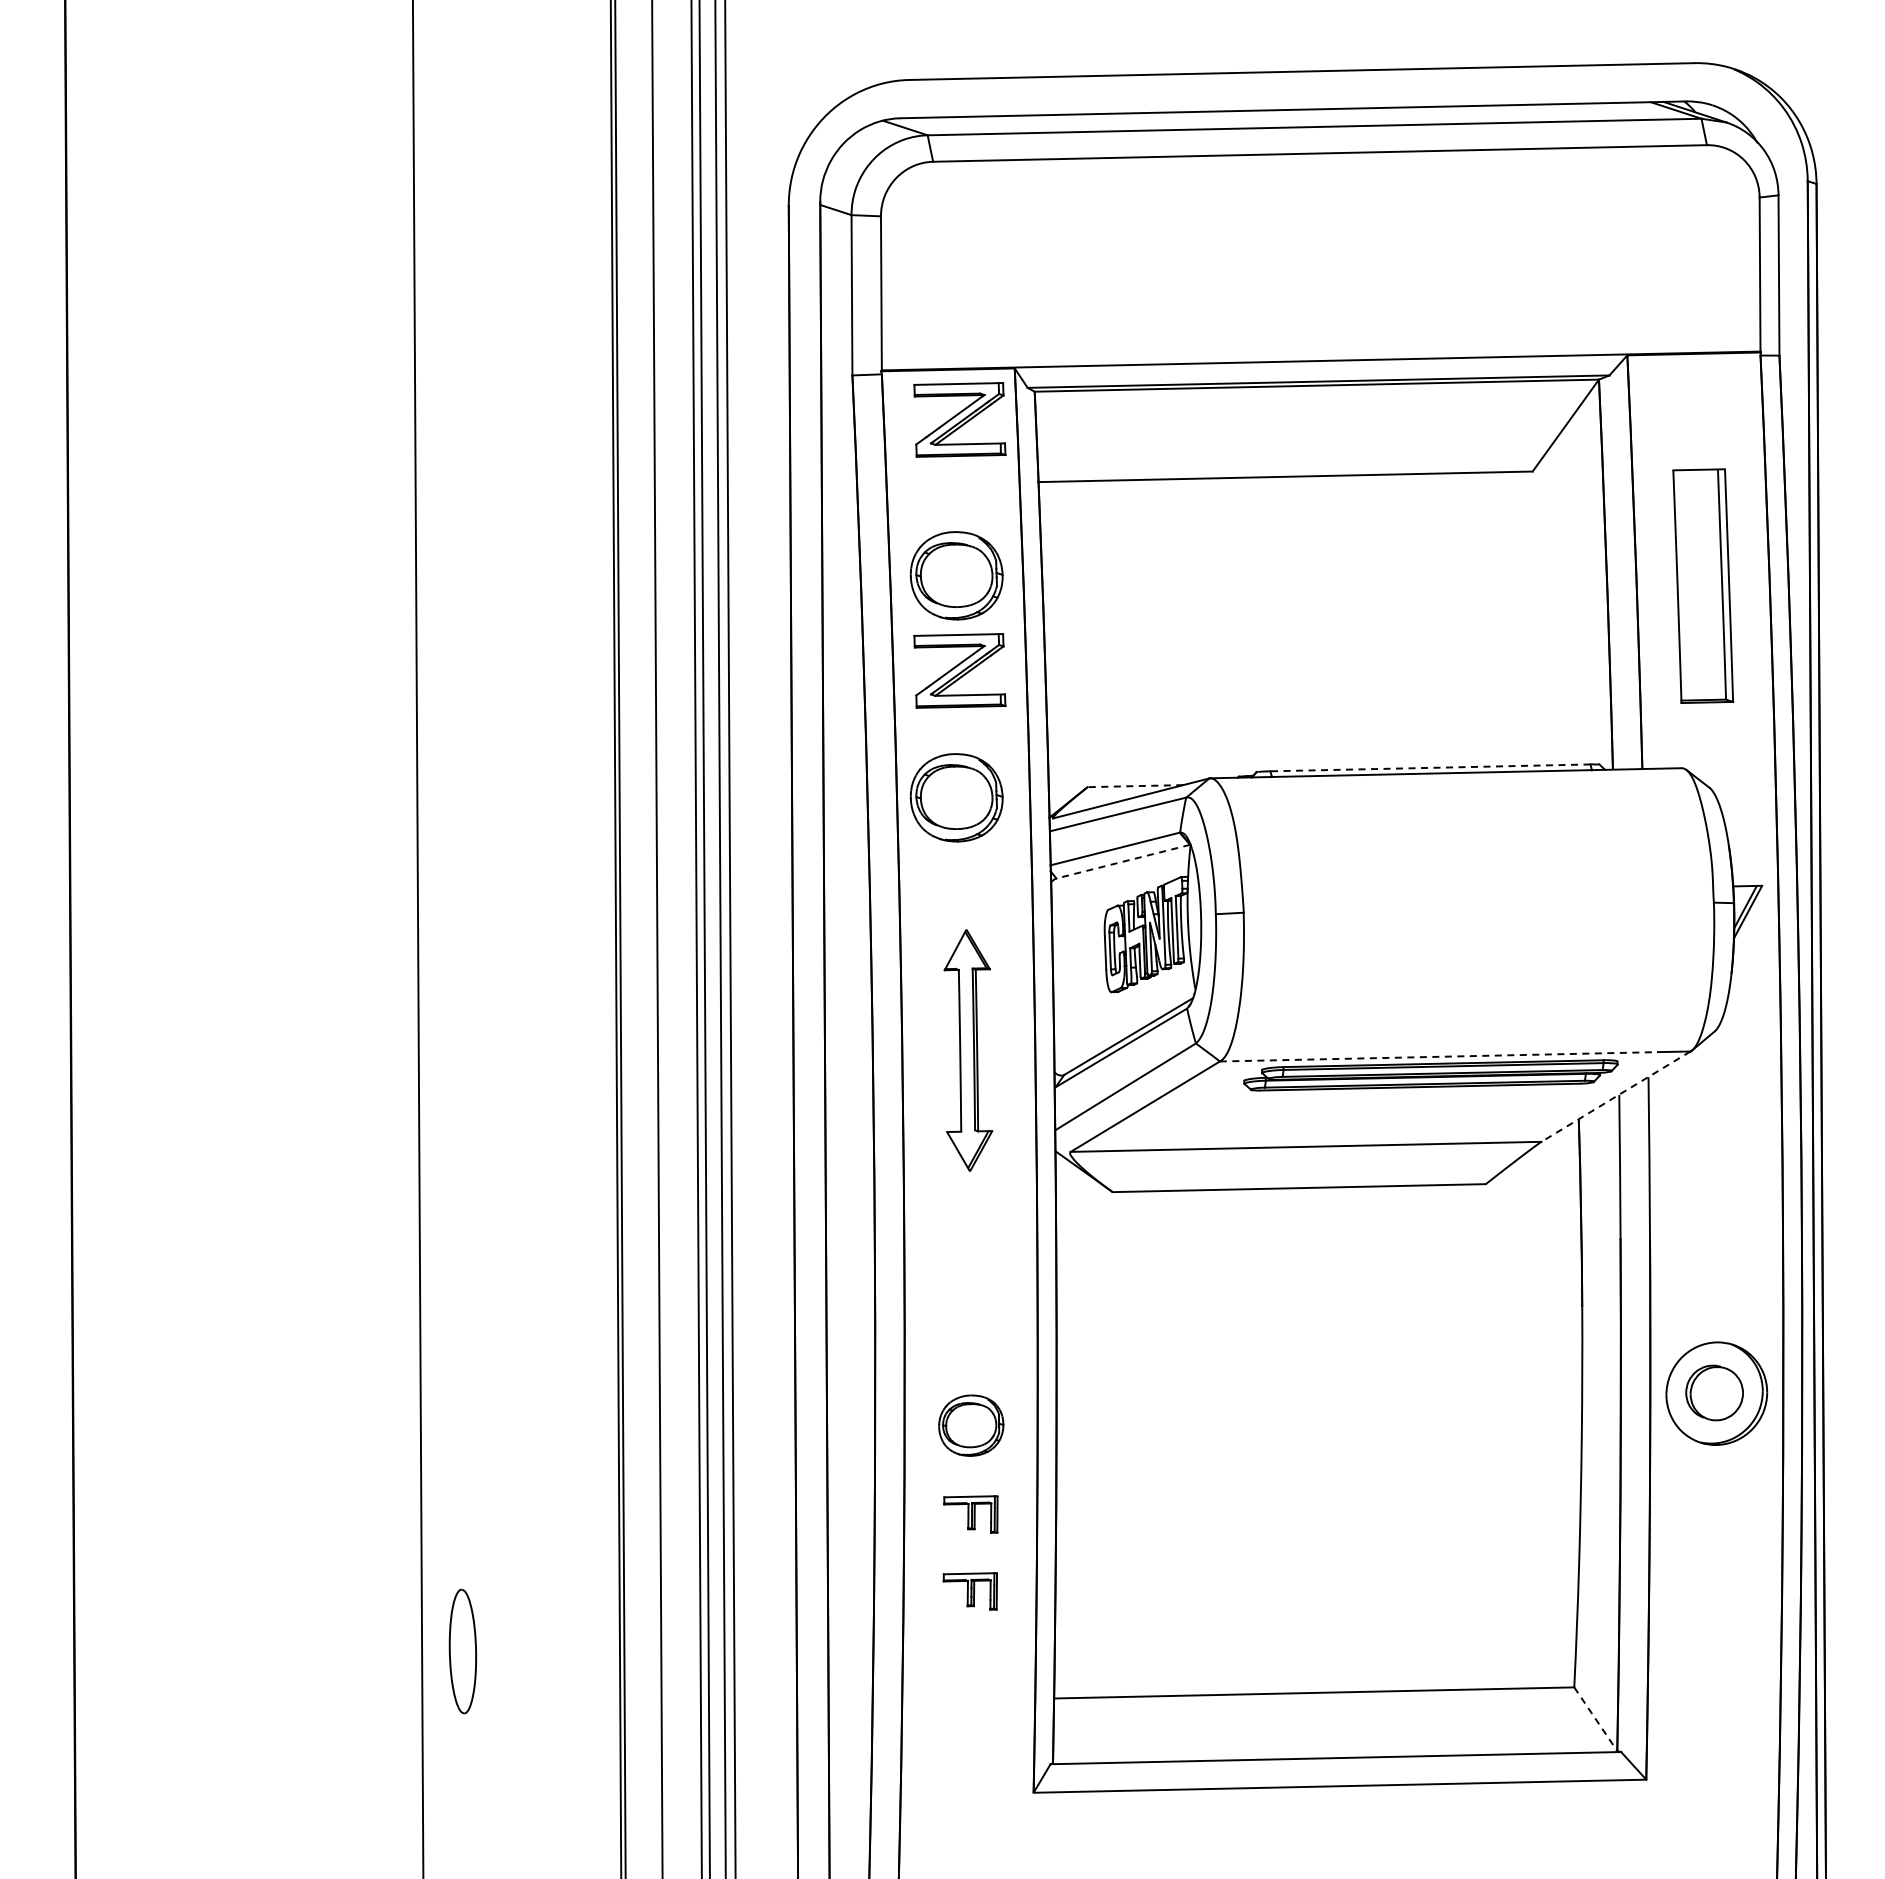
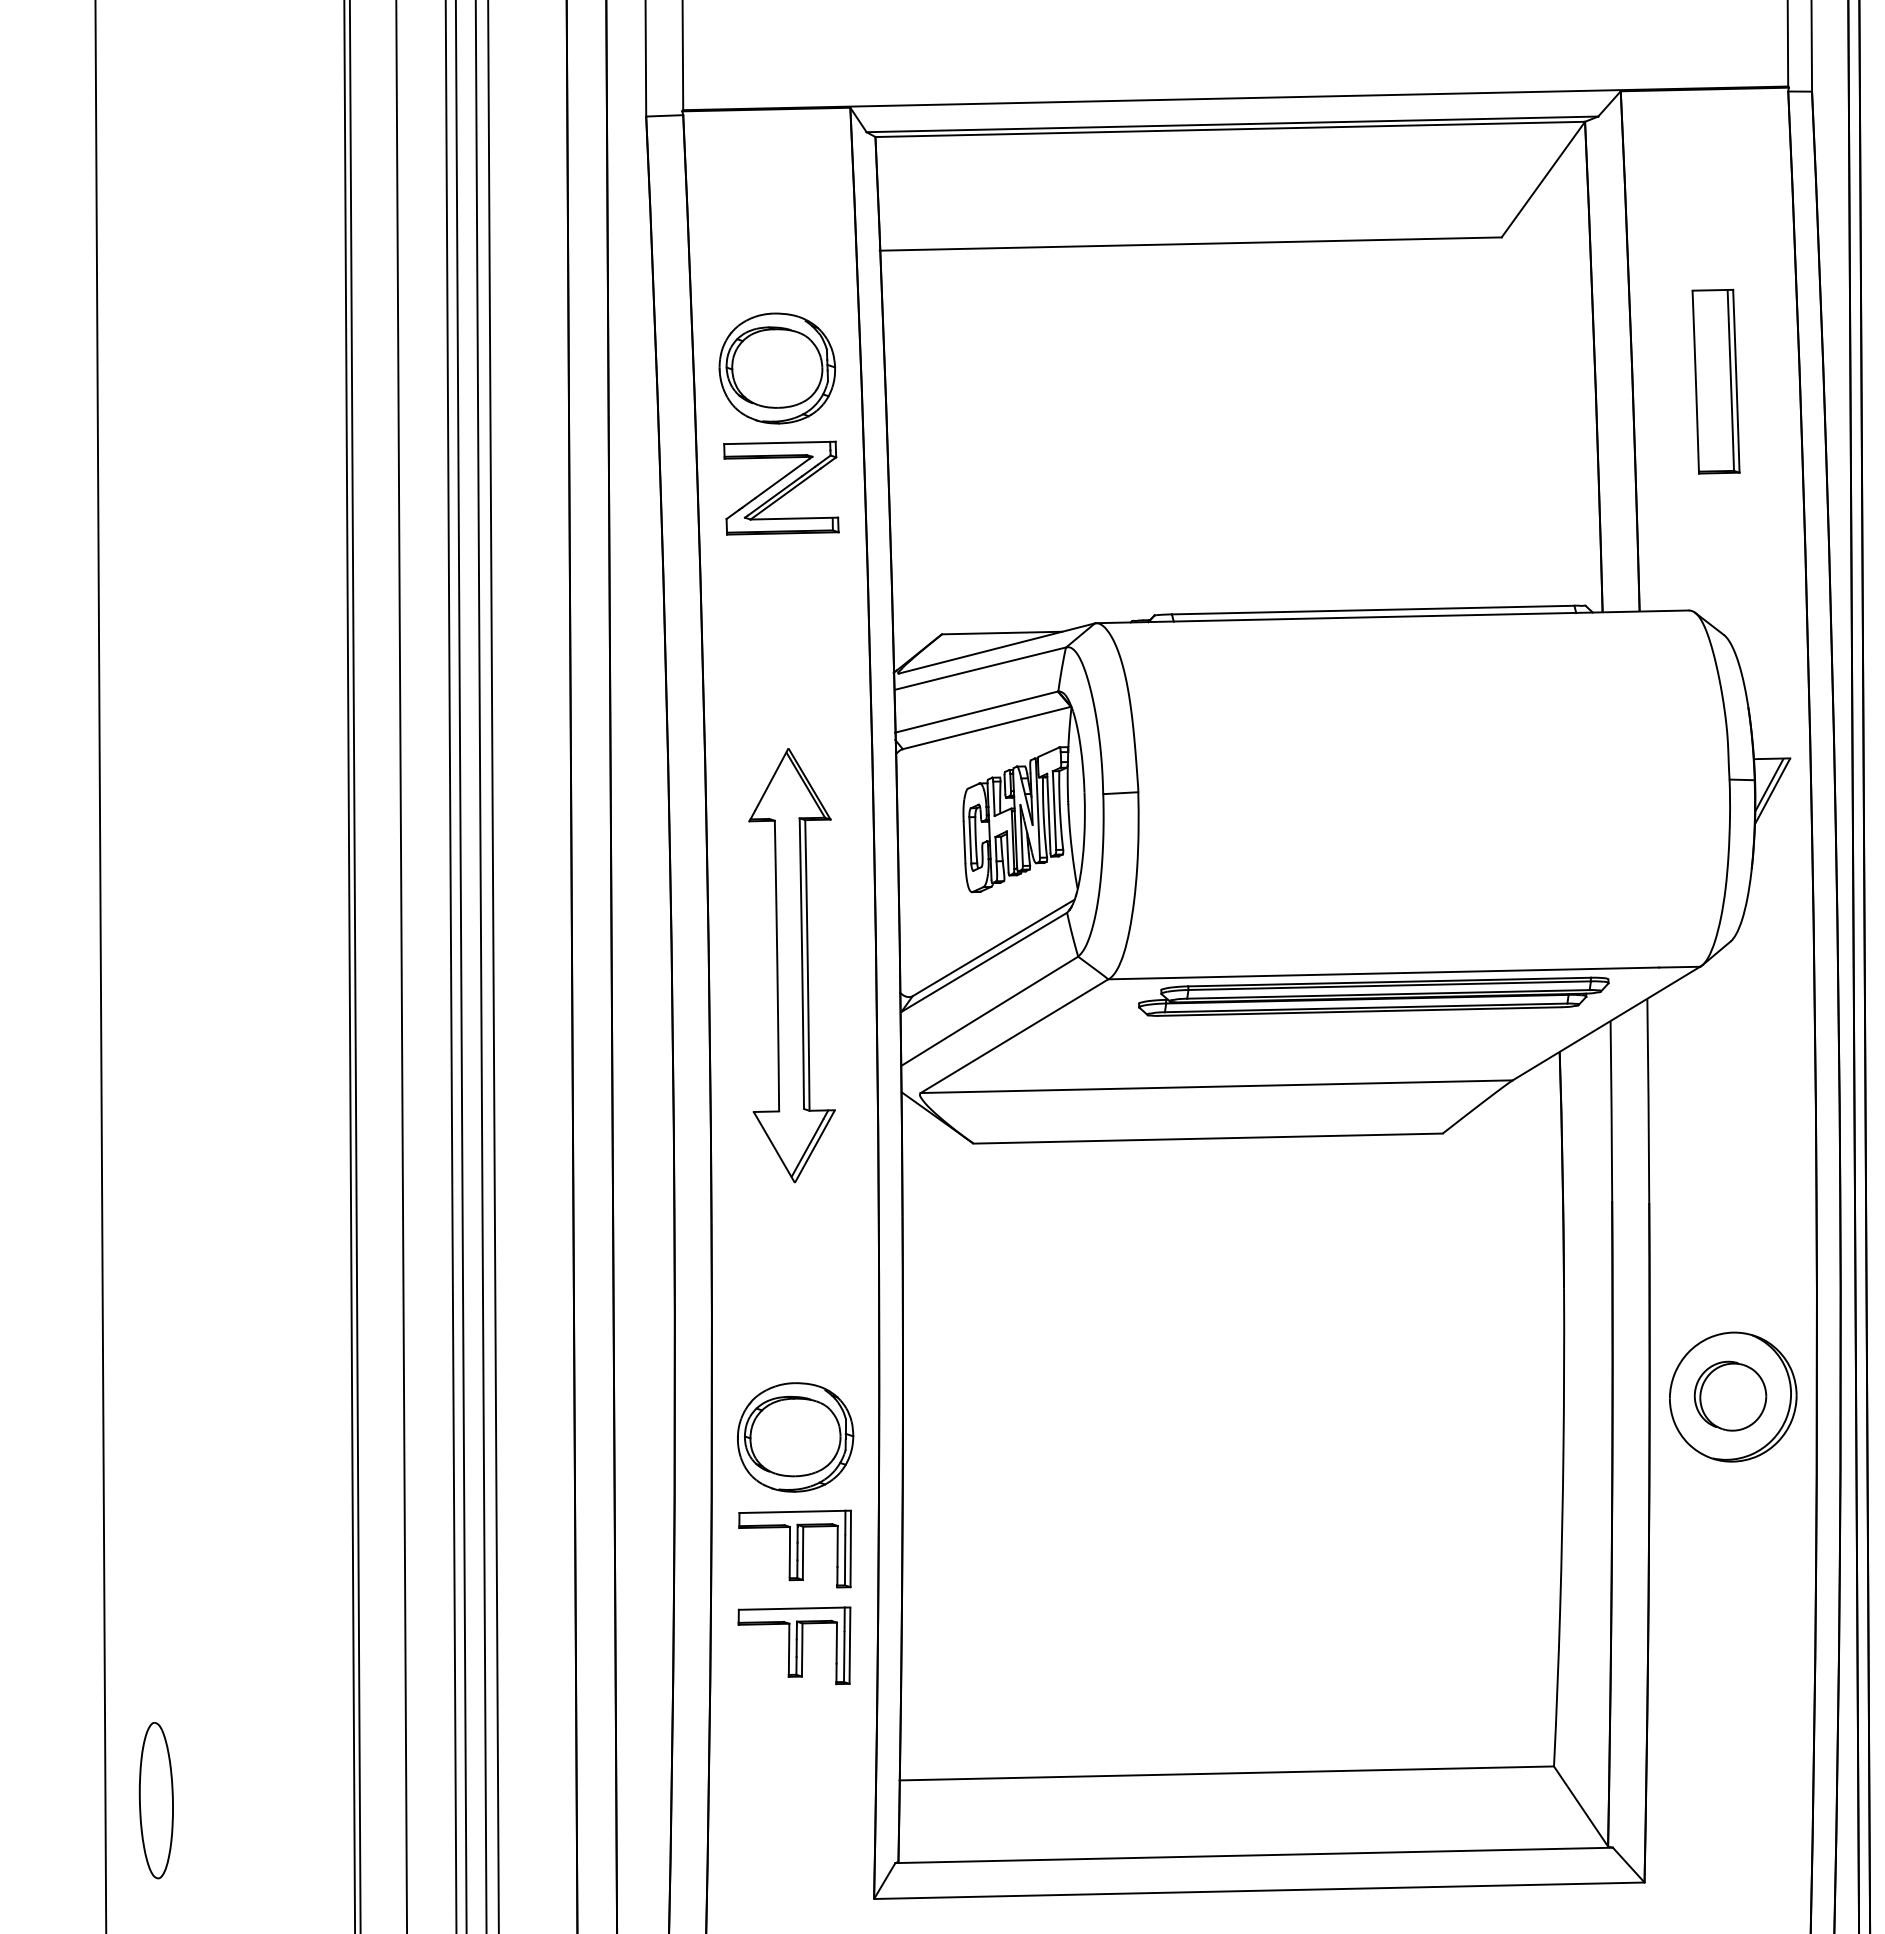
part: (959, 419) -> (780, 171), removed
part: (1702, 586) -> (1715, 381), size x0.62
line: (1429, 767) -> (1371, 609), dashed -> solid
line: (1135, 786) -> (1002, 633), dashed -> solid
part: (956, 797) -> (777, 647), removed
line: (1123, 861) -> (987, 727), dashed -> solid
part: (968, 1050) -> (792, 965), size x1.43
line: (1439, 1056) -> (1384, 973), dashed -> solid
line: (1615, 1096) -> (1605, 1023), dashed -> solid
part: (971, 1425) -> (795, 1437), size x1.43
part: (970, 1514) -> (794, 1549), size x1.67
part: (970, 1591) -> (794, 1645), size x1.67
part: (462, 1651) -> (155, 1800), moved
line: (1596, 1719) -> (1581, 1806), dashed -> solid

